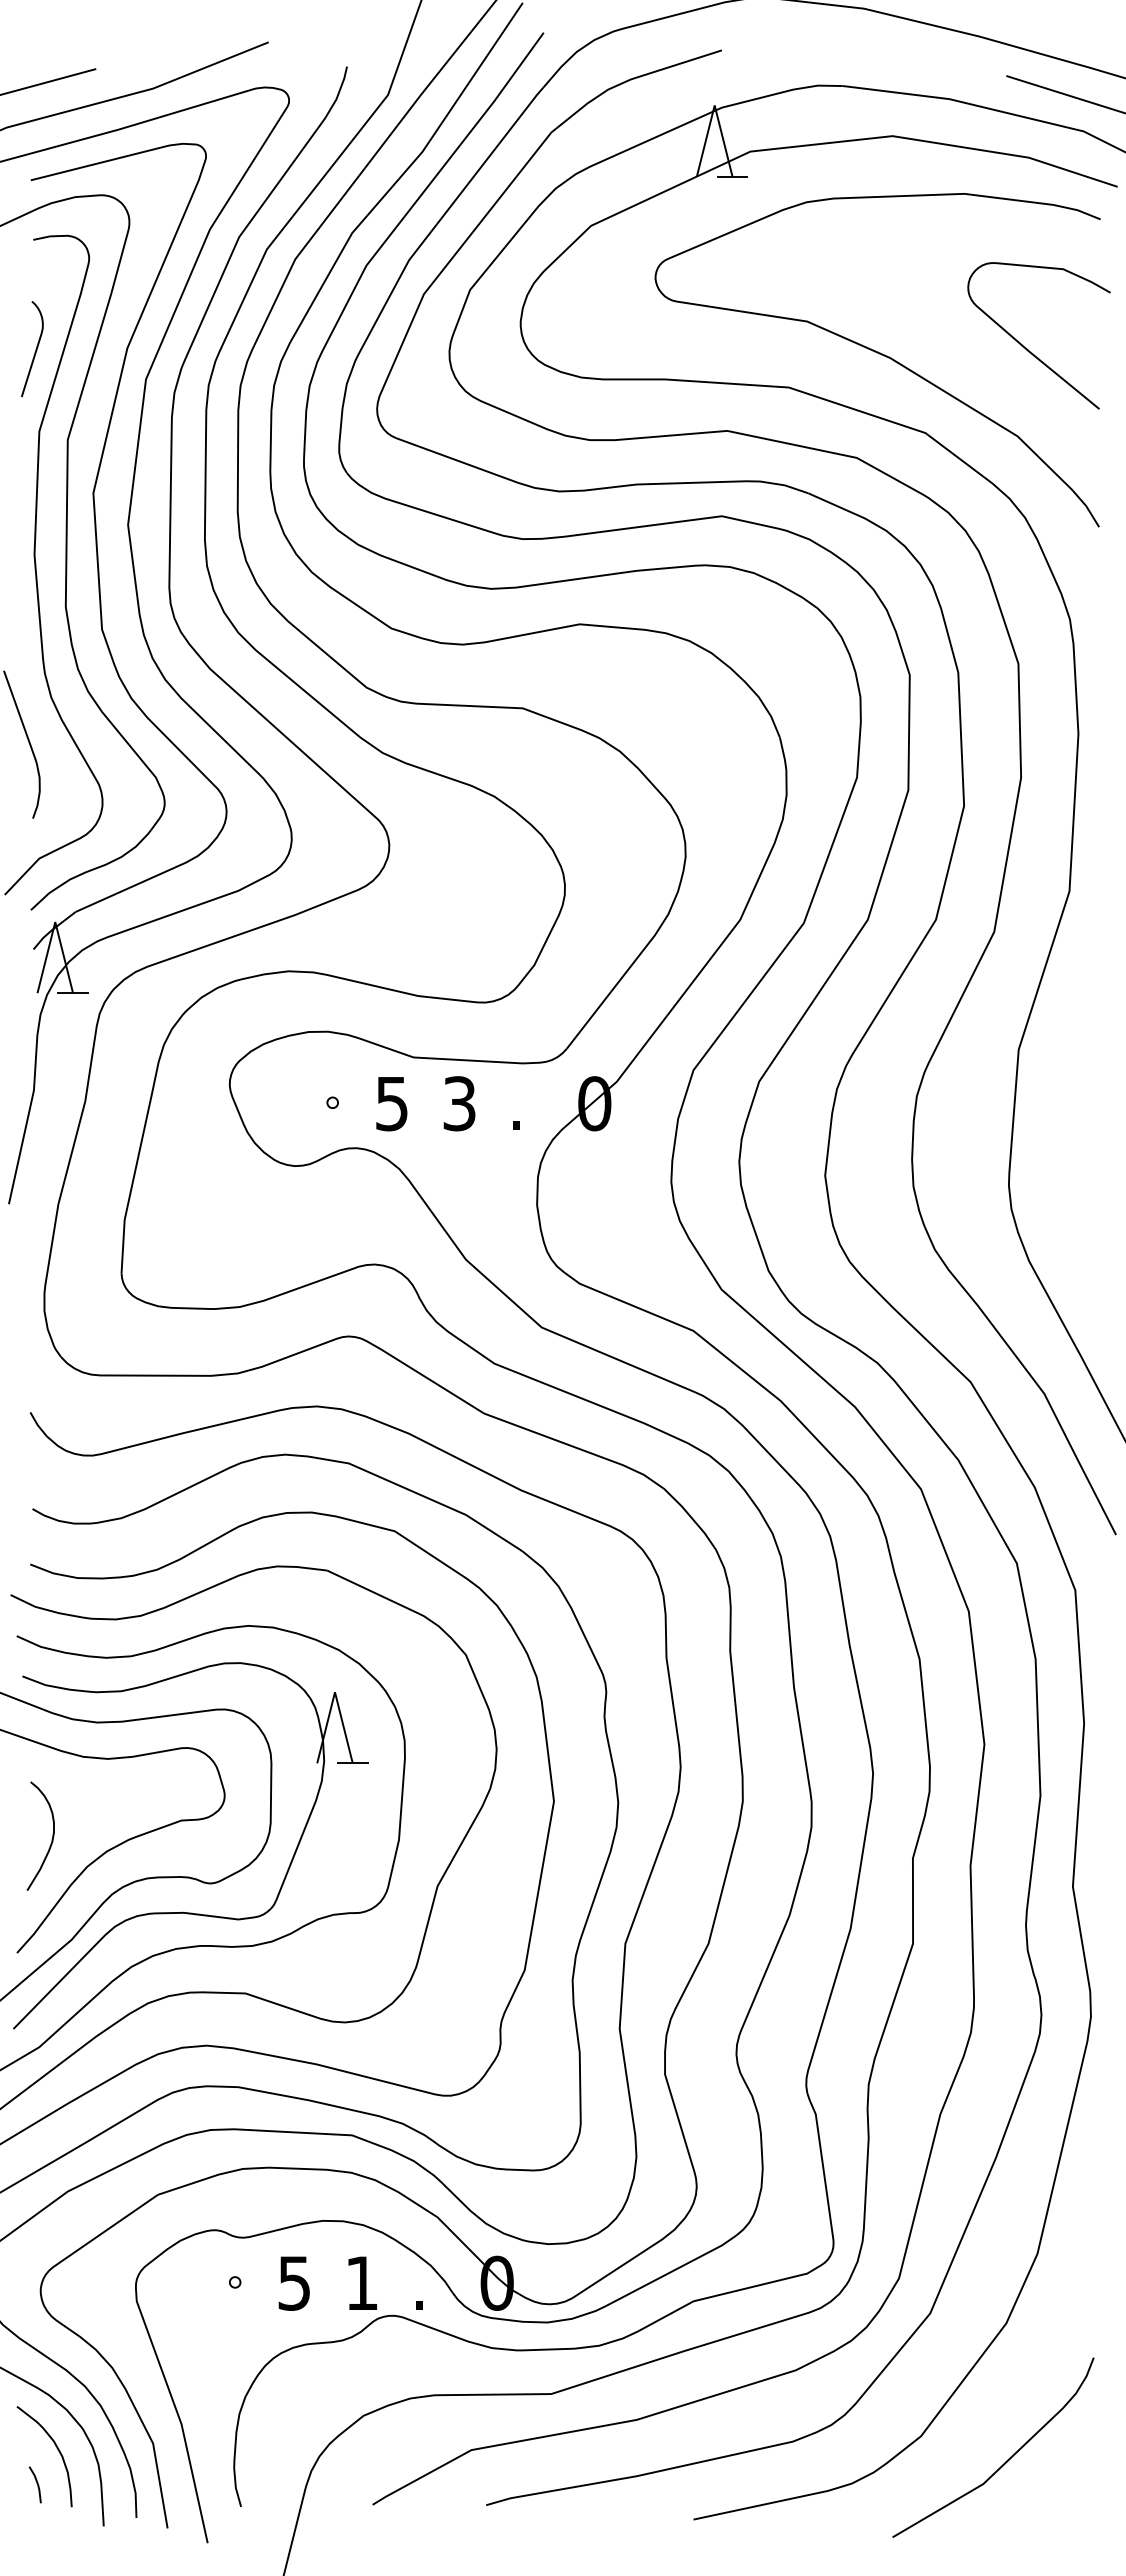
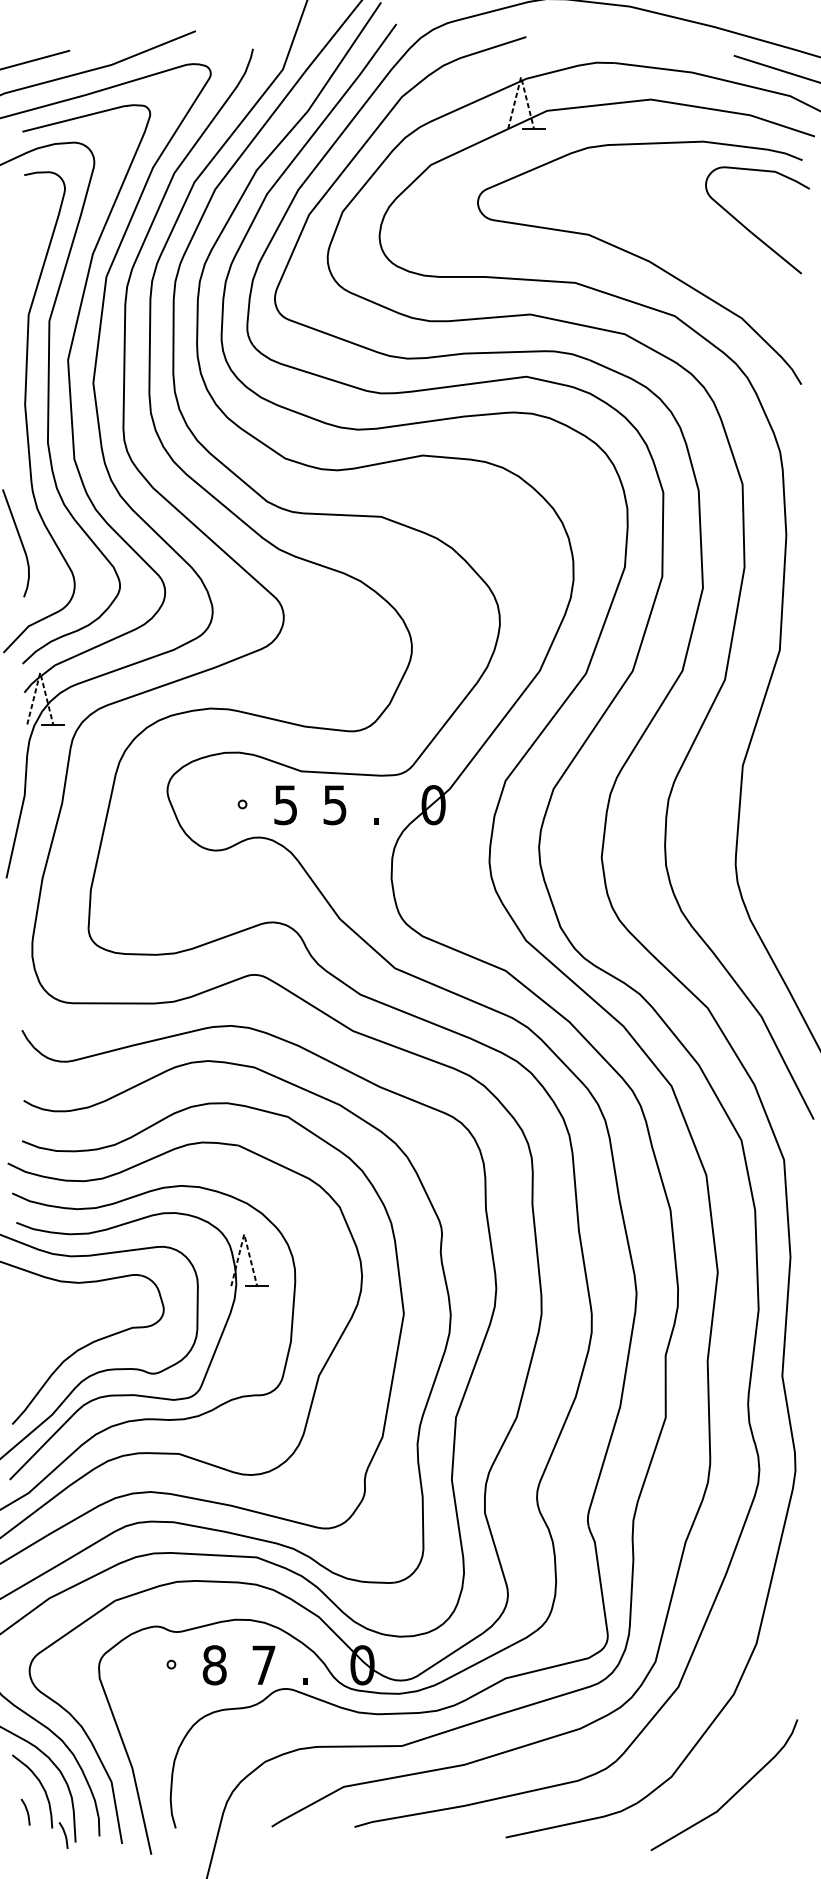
line: (714, 105) -> (520, 77), solid -> dashed
curve: (1026, 347) -> (748, 228), moved
curve: (35, 349) -> (25, 255), removed
line: (55, 922) -> (40, 672), solid -> dashed
text: (459, 1103) -> (335, 804), 3 -> 5
line: (335, 1692) -> (244, 1234), solid -> dashed
curve: (51, 1839) -> (37, 1341), removed
text: (294, 2282) -> (214, 1664), 5 -> 8
text: (361, 2282) -> (263, 1664), 1 -> 7
line: (88, 2515) -> (64, 1834), added

